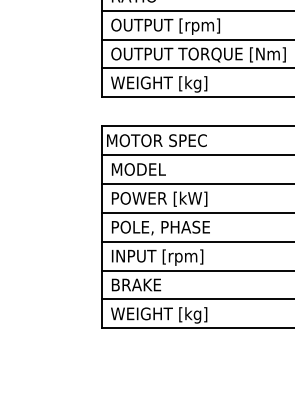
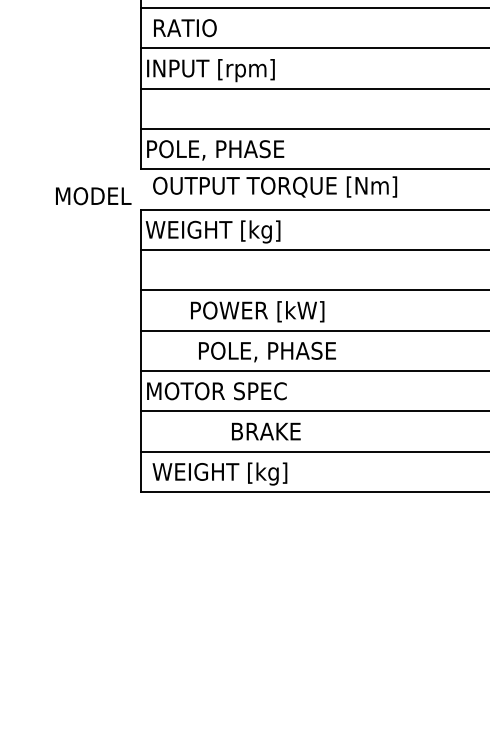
text: (163, 26) -> (226, 70), OUTPUT [rpm] -> INPUT [rpm]
text: (198, 54) -> (275, 186), moved
text: (157, 83) -> (217, 150), WEIGHT [kg] -> POLE, PHASE
text: (155, 141) -> (215, 231), MOTOR SPEC -> WEIGHT [kg]
text: (138, 169) -> (93, 196), moved
text: (159, 199) -> (257, 311), moved
text: (160, 227) -> (267, 351), moved
text: (156, 257) -> (216, 392), INPUT [rpm] -> MOTOR SPEC
text: (136, 284) -> (266, 431), moved

